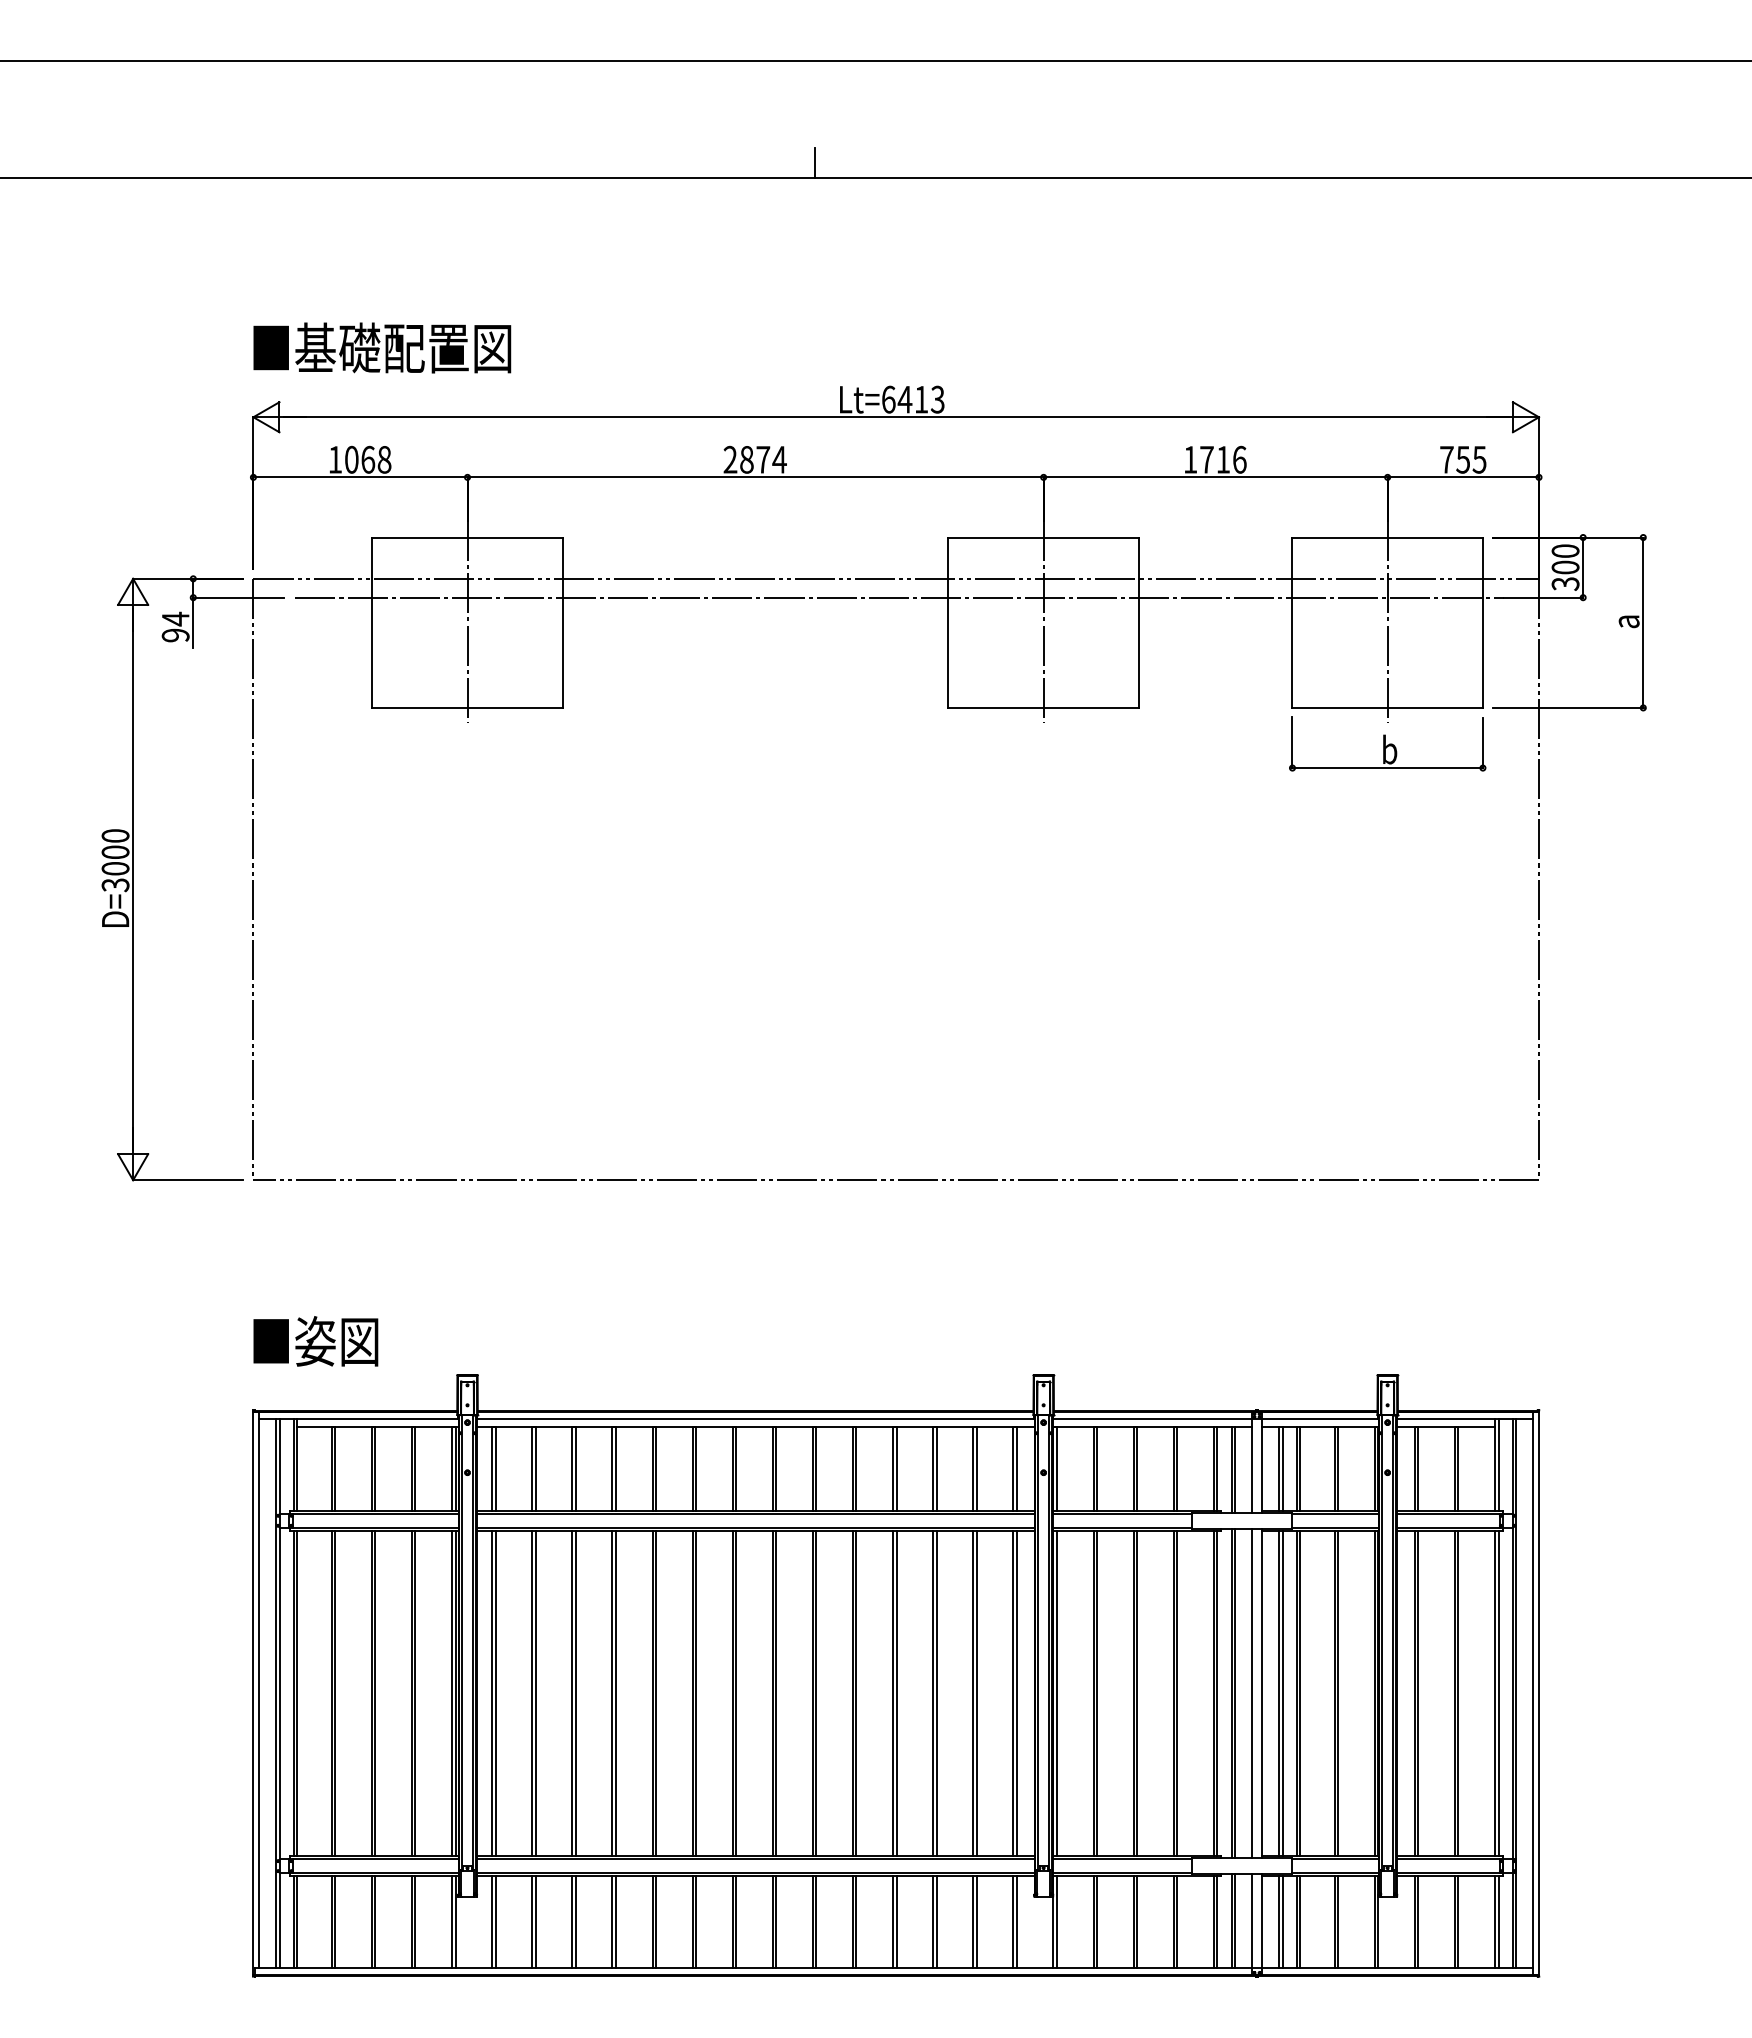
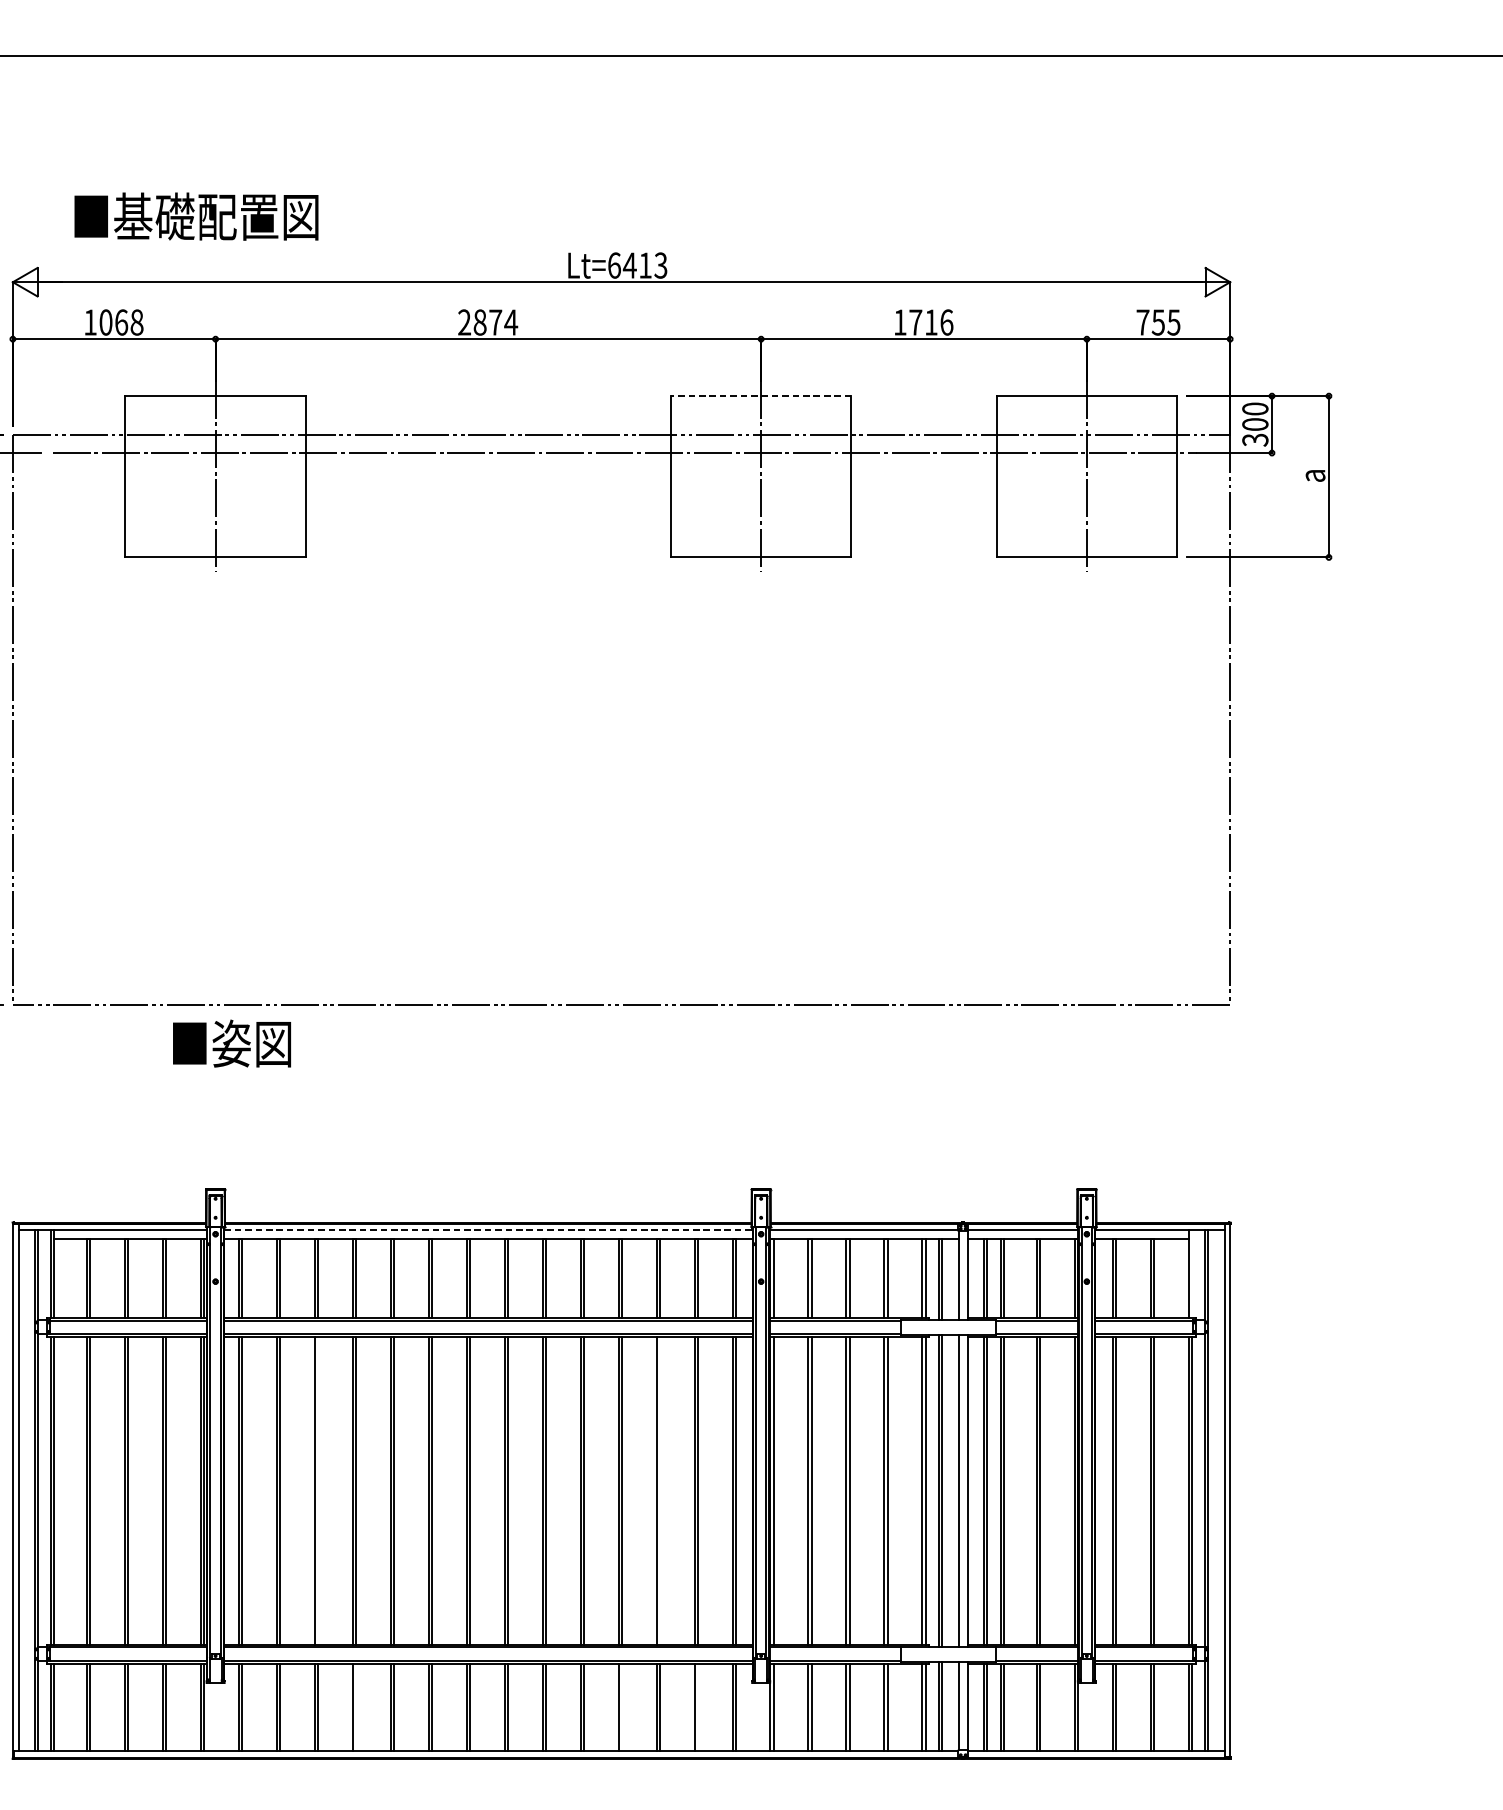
line: (814, 163) -> (544, 41), removed
text: (382, 347) -> (196, 216), moved
line: (1043, 537) -> (761, 396), solid -> dashed
part: (1387, 743) -> (1086, 591), removed
text: (315, 1341) -> (231, 1043), moved
line: (755, 1418) -> (488, 1230), solid -> dashed
line: (1498, 1464) -> (1191, 1273), removed
line: (575, 1693) -> (317, 1490), removed
line: (936, 1693) -> (659, 1490), removed
line: (615, 1922) -> (355, 1707), removed
line: (896, 1922) -> (621, 1707), removed
line: (976, 1922) -> (697, 1707), removed

